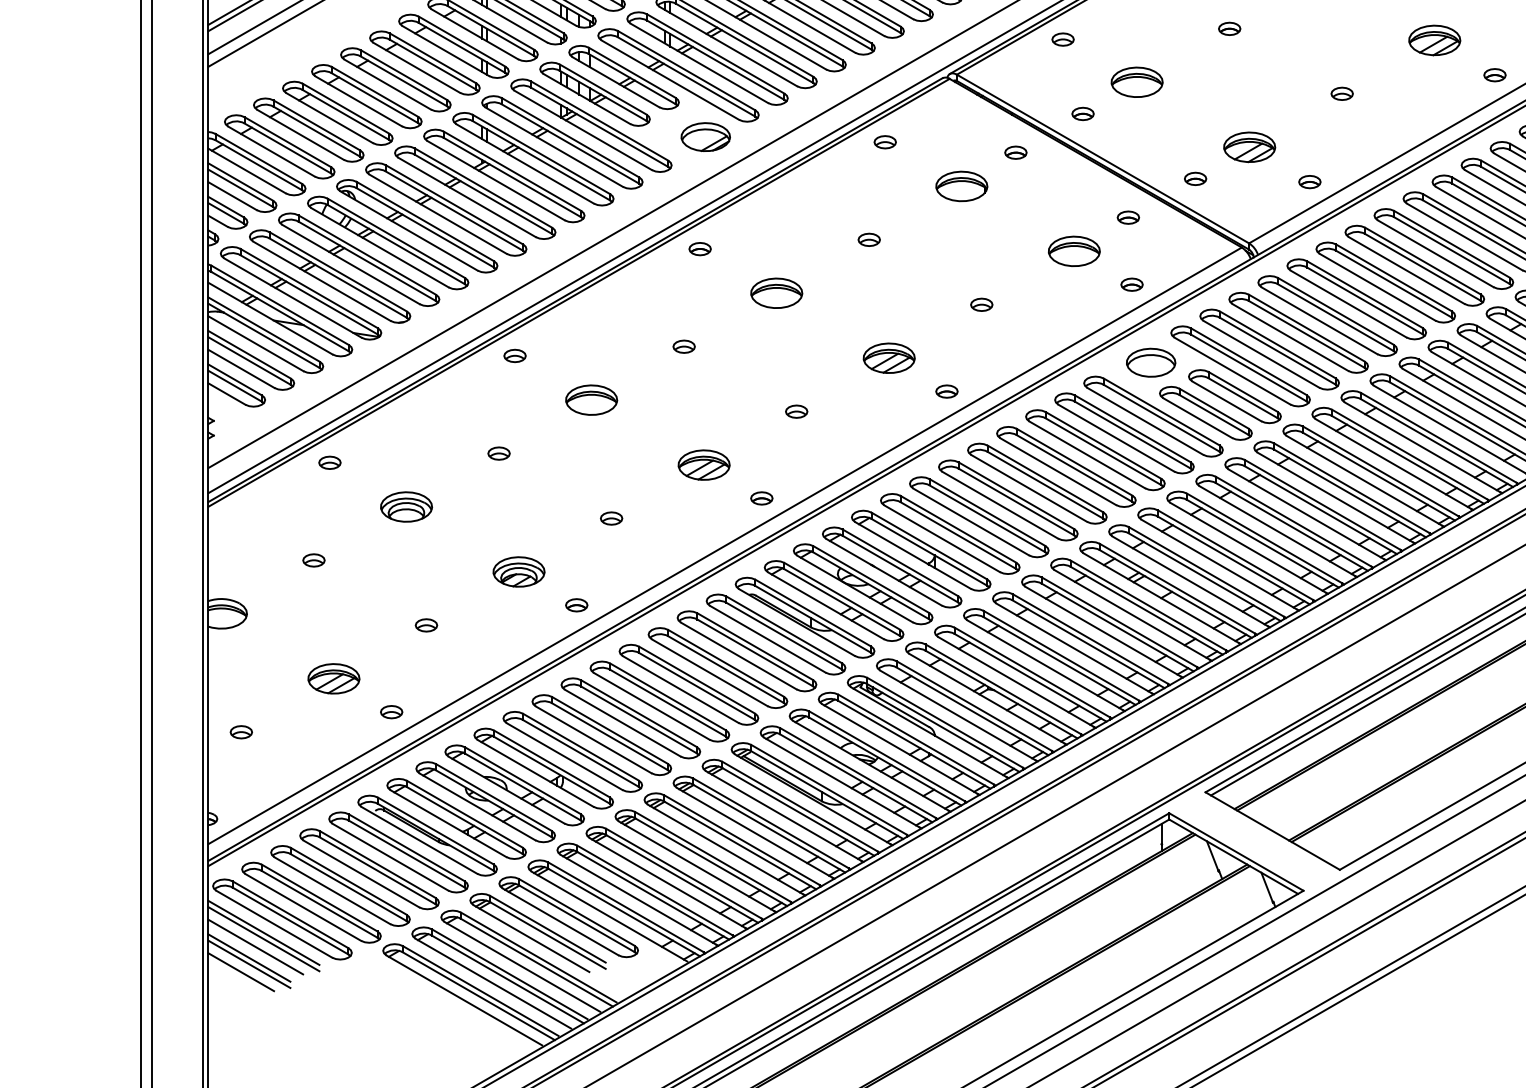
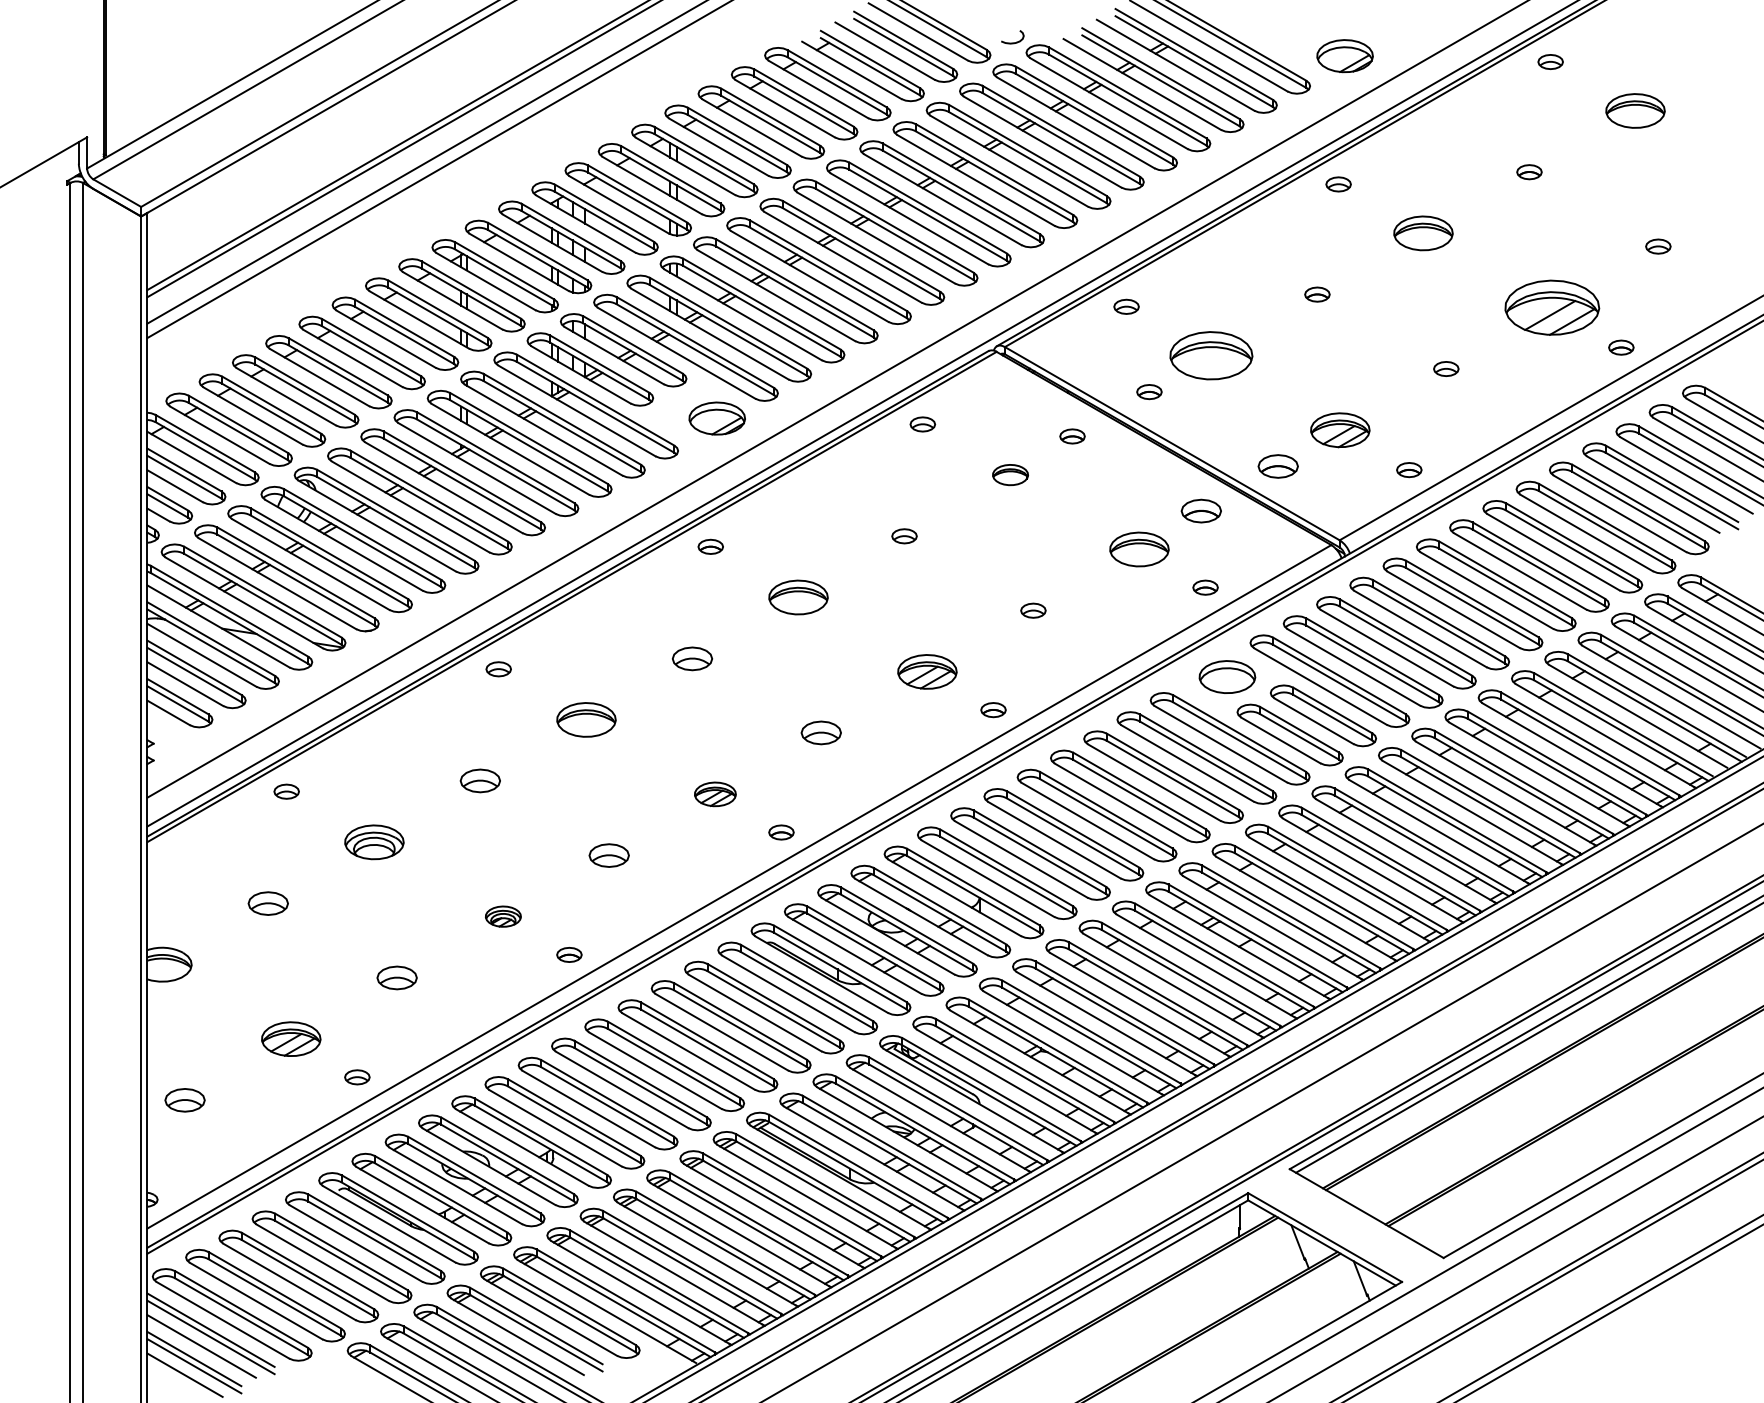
part: (1434, 40) -> (1552, 307), size x1.6
part: (1137, 82) -> (1211, 355), size x1.4
part: (1195, 178) -> (1278, 466), size x1.6
part: (961, 185) -> (1010, 474), size x0.6
part: (1128, 217) -> (1201, 510), size x1.6
part: (684, 346) -> (692, 658), size x1.6
part: (796, 412) -> (821, 733), size x1.6
part: (499, 453) -> (480, 781), size x1.6
part: (704, 465) -> (715, 794), size x0.7
part: (611, 518) -> (609, 855), size x1.6
part: (314, 560) -> (268, 903), size x1.6
part: (519, 571) -> (503, 916), size x0.6
part: (426, 625) -> (397, 977), size x1.6
part: (241, 732) -> (185, 1100), size x1.6

